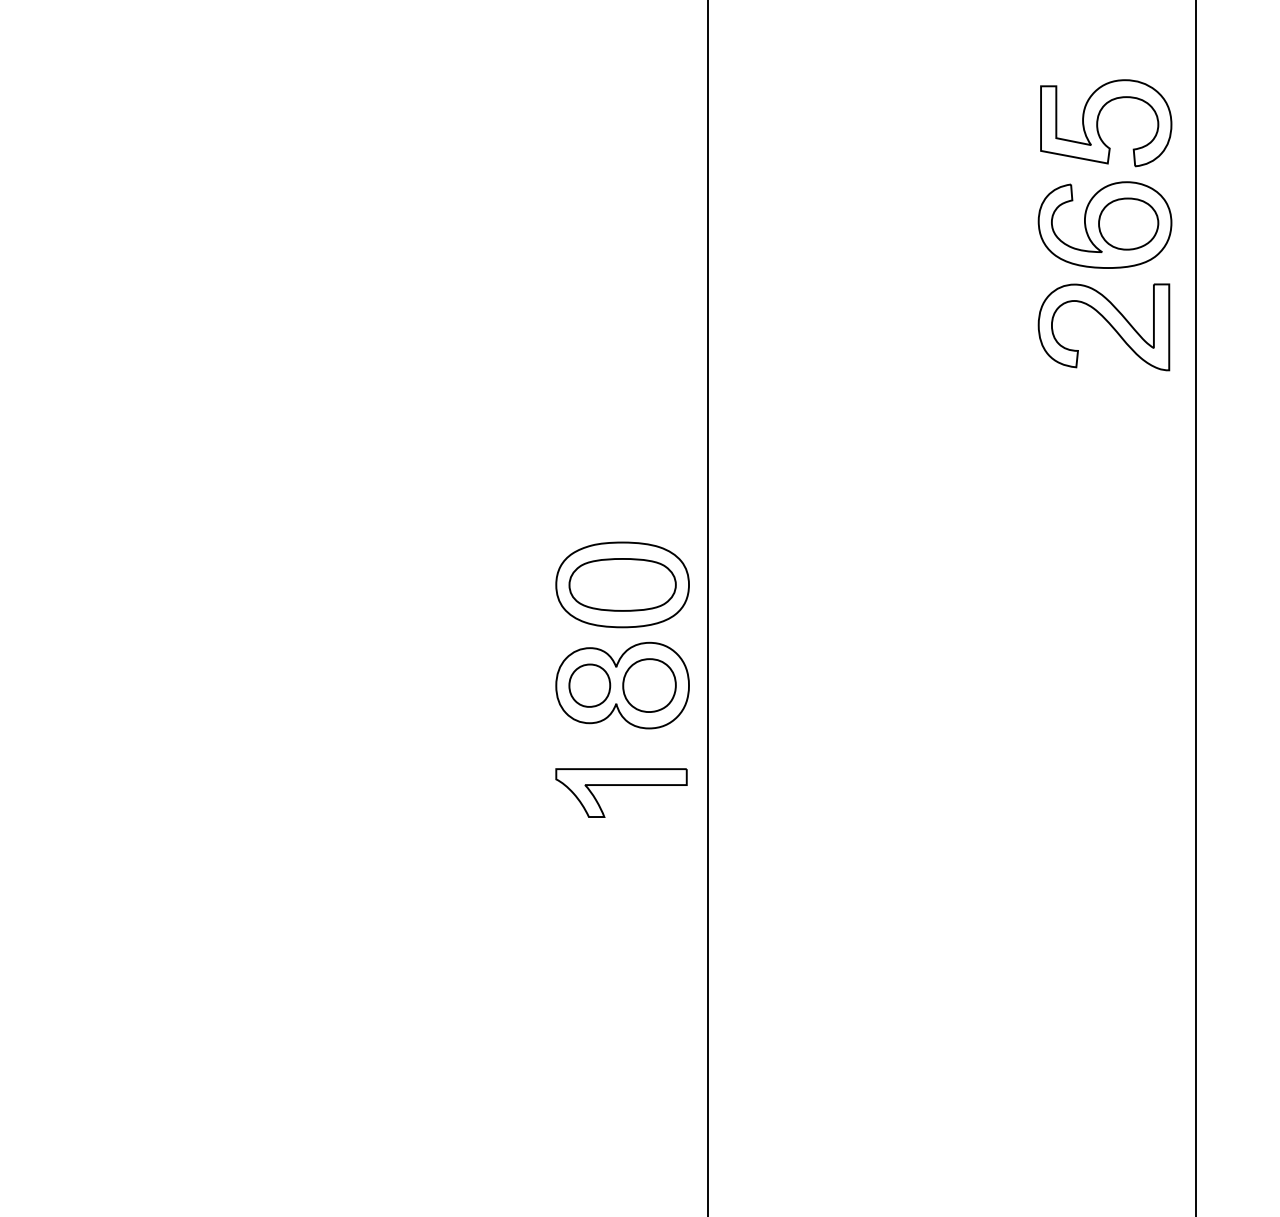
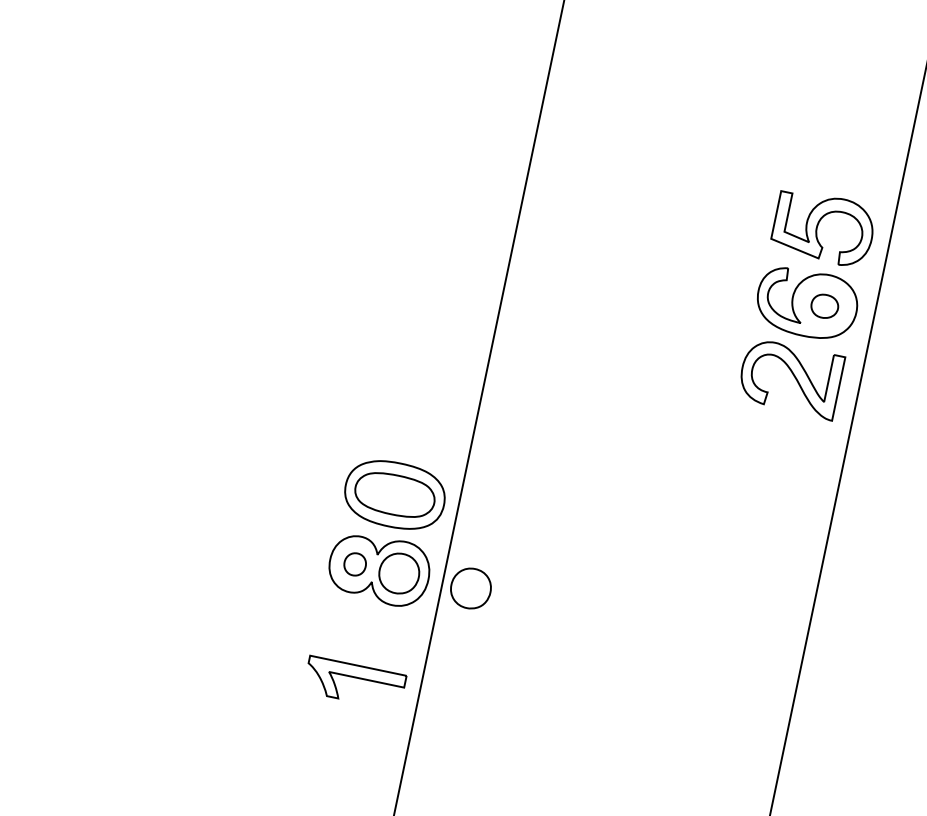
part: (1128, 223) -> (824, 306), size x0.6
part: (589, 685) -> (354, 564), size x0.7
part: (746, 685) -> (470, 588), added
part: (621, 785) -> (355, 677), moved

